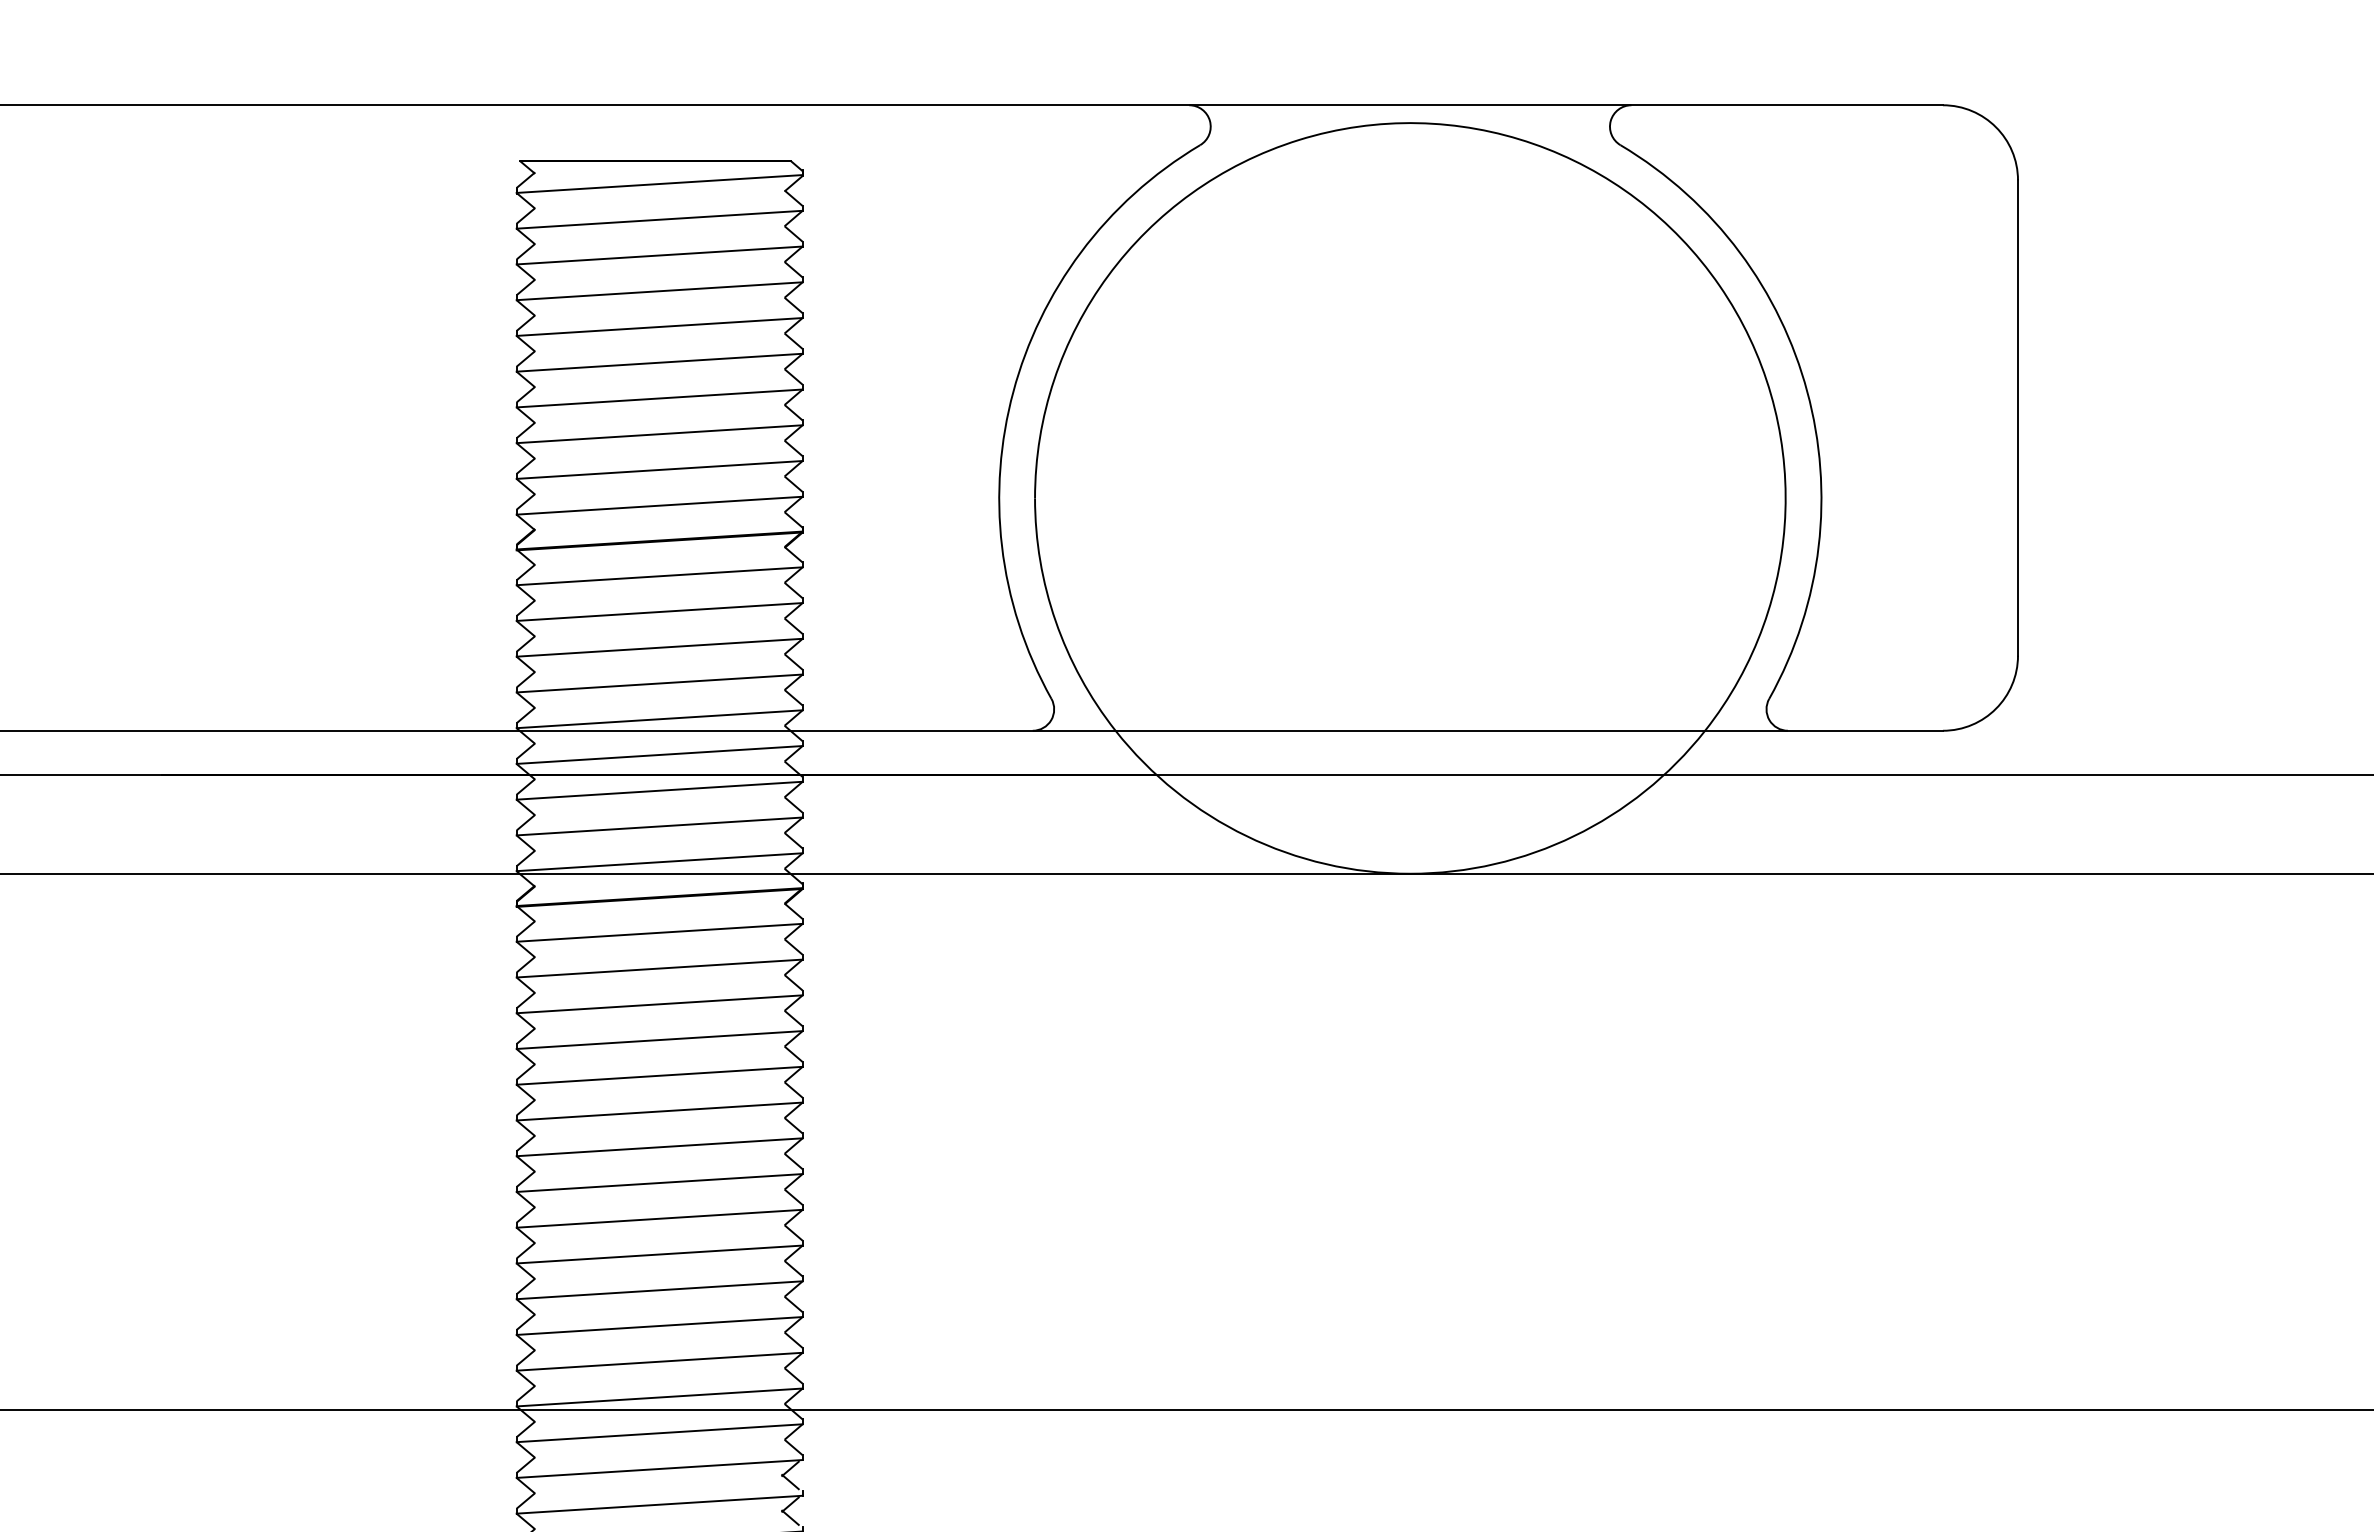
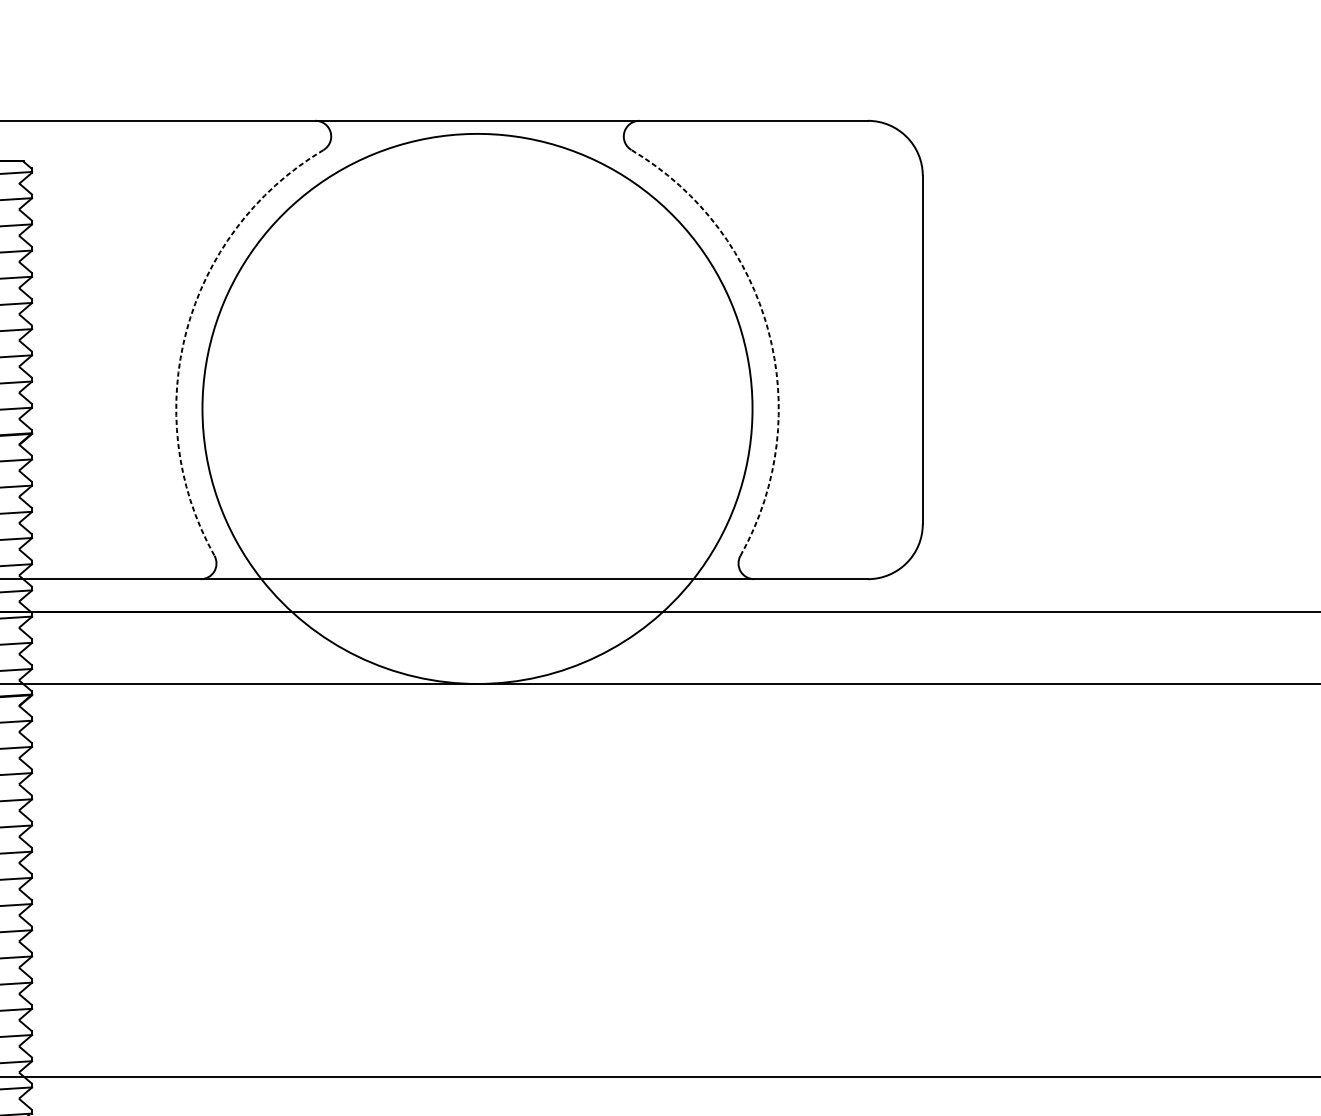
arc: (1013, 391) -> (186, 330), solid -> dashed
arc: (1807, 391) -> (768, 330), solid -> dashed

